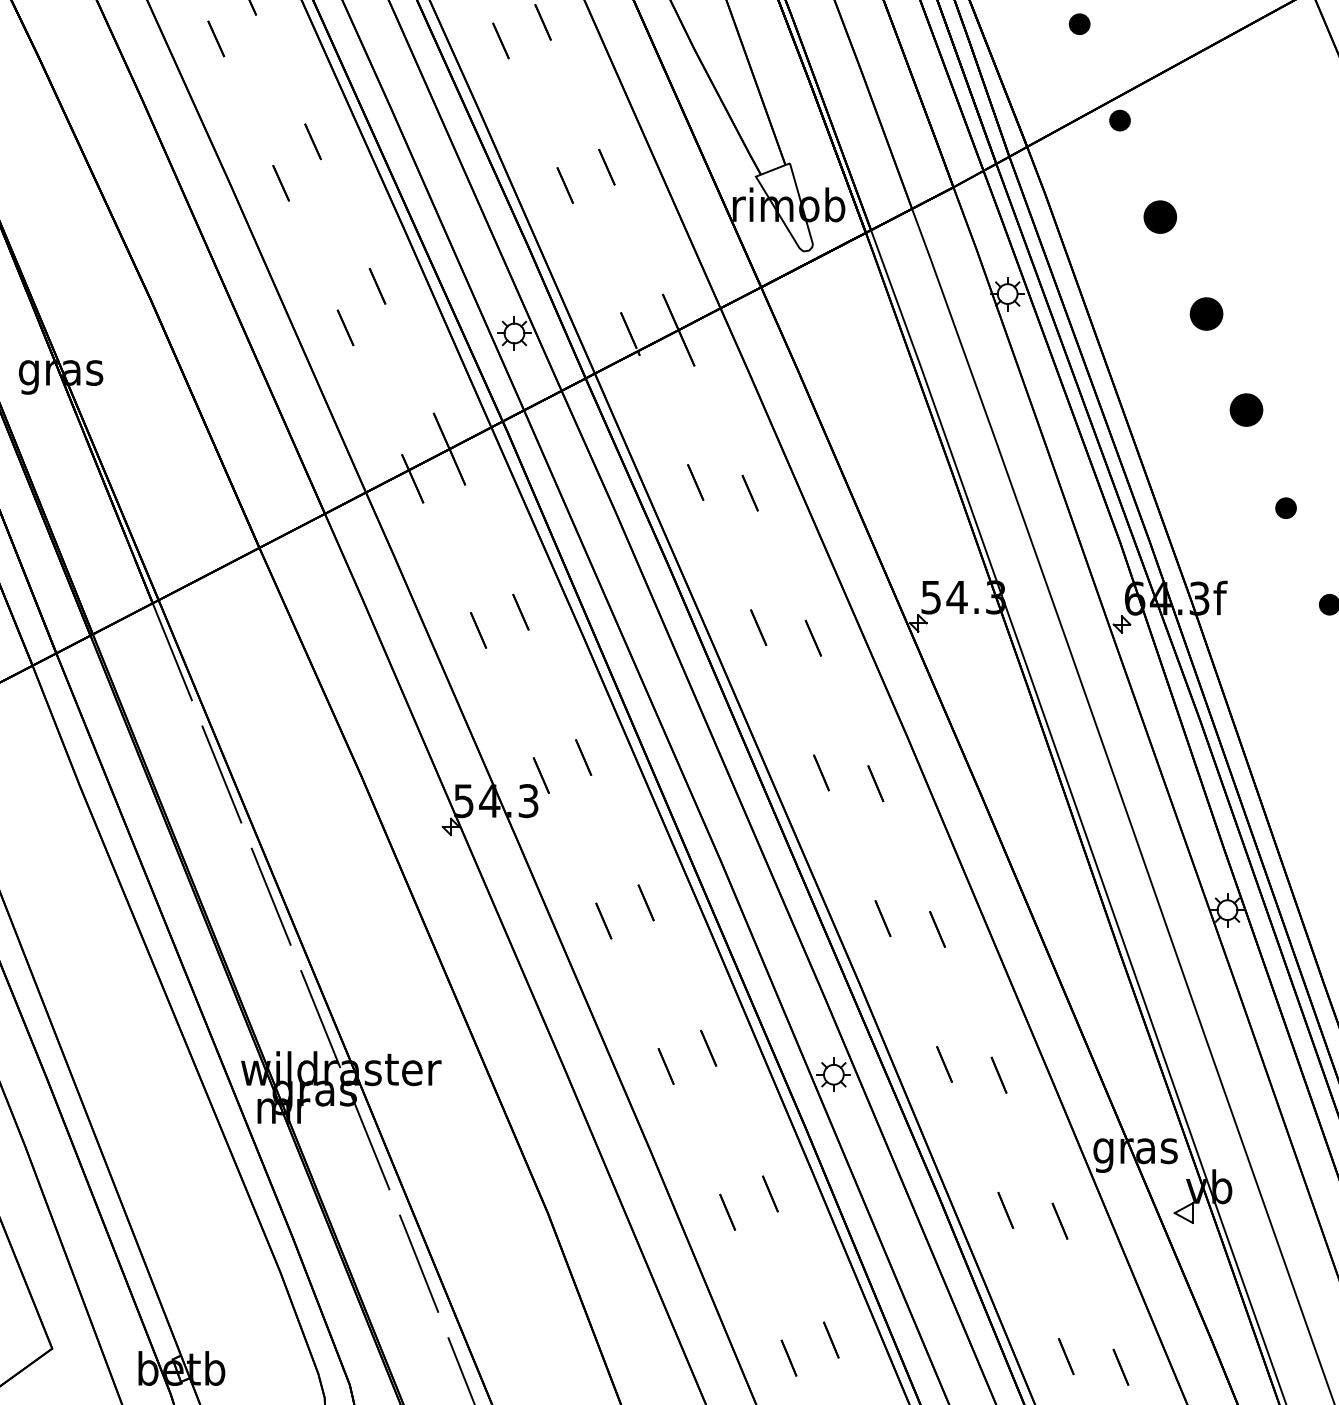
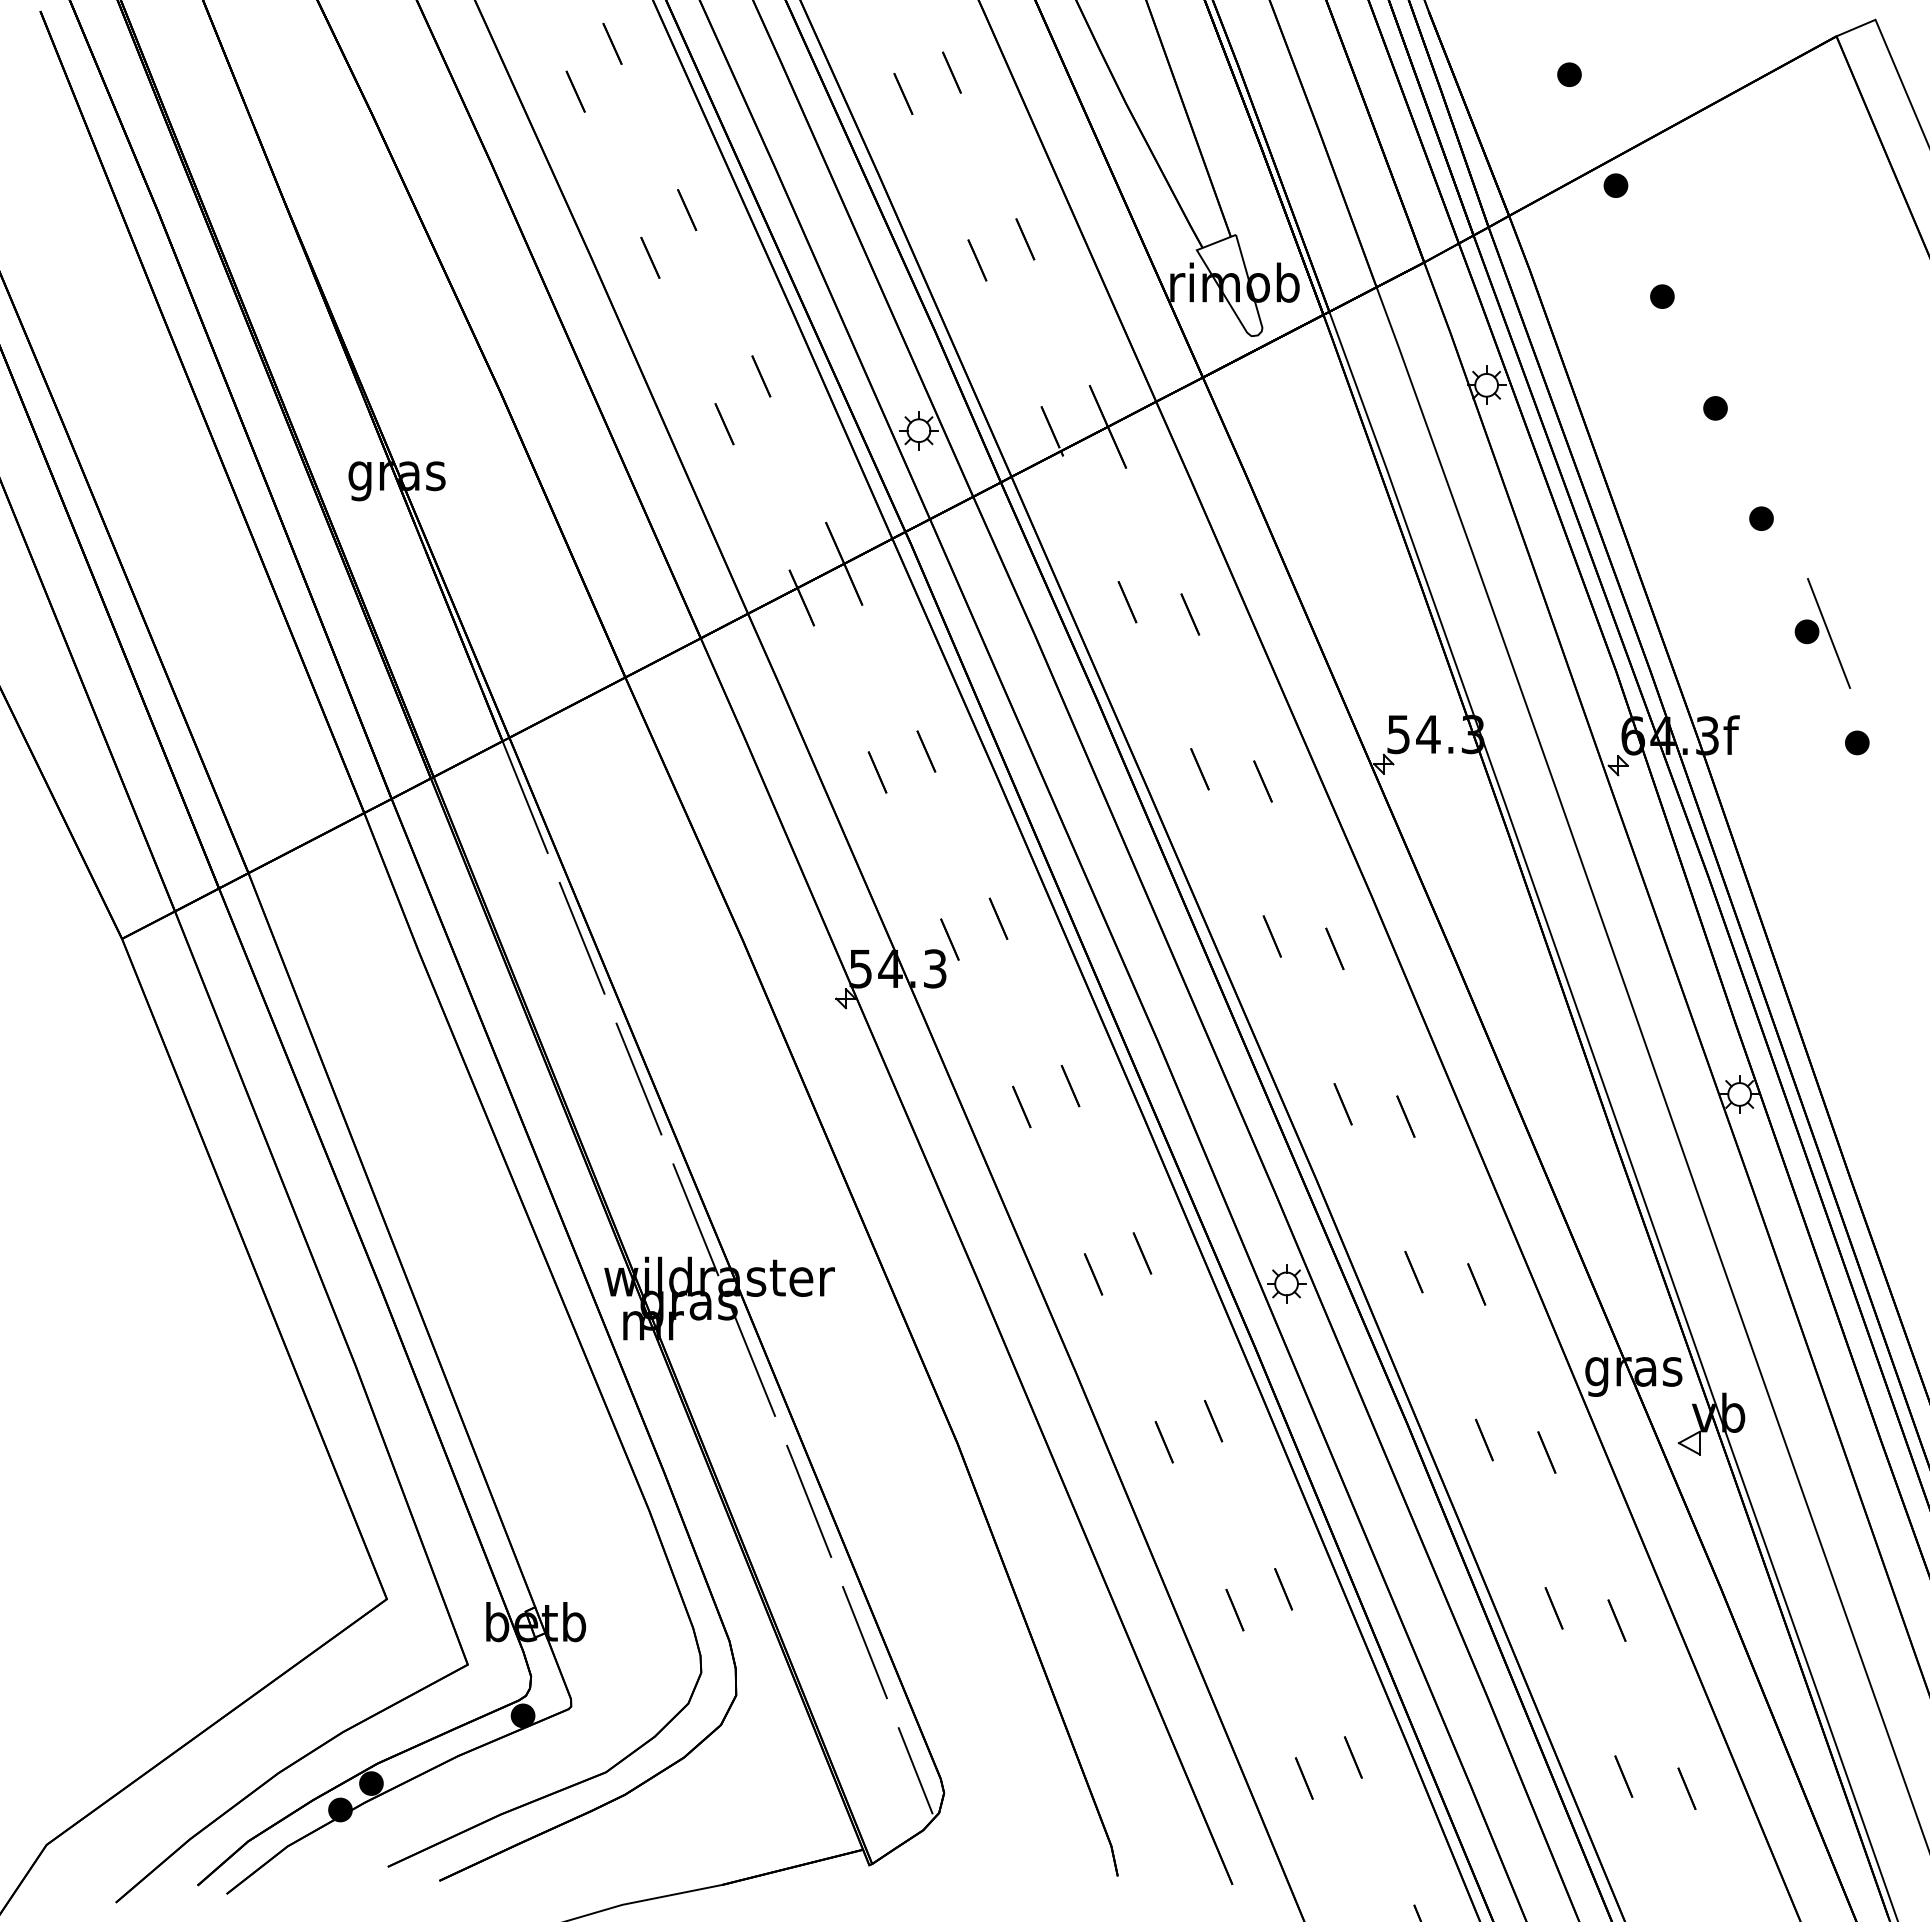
part: (1160, 216) -> (1662, 296), size x0.62
part: (1206, 314) -> (1715, 408), size x0.62
part: (1246, 409) -> (1761, 518), size x0.62
line: (1304, 509) -> (1828, 633), added

